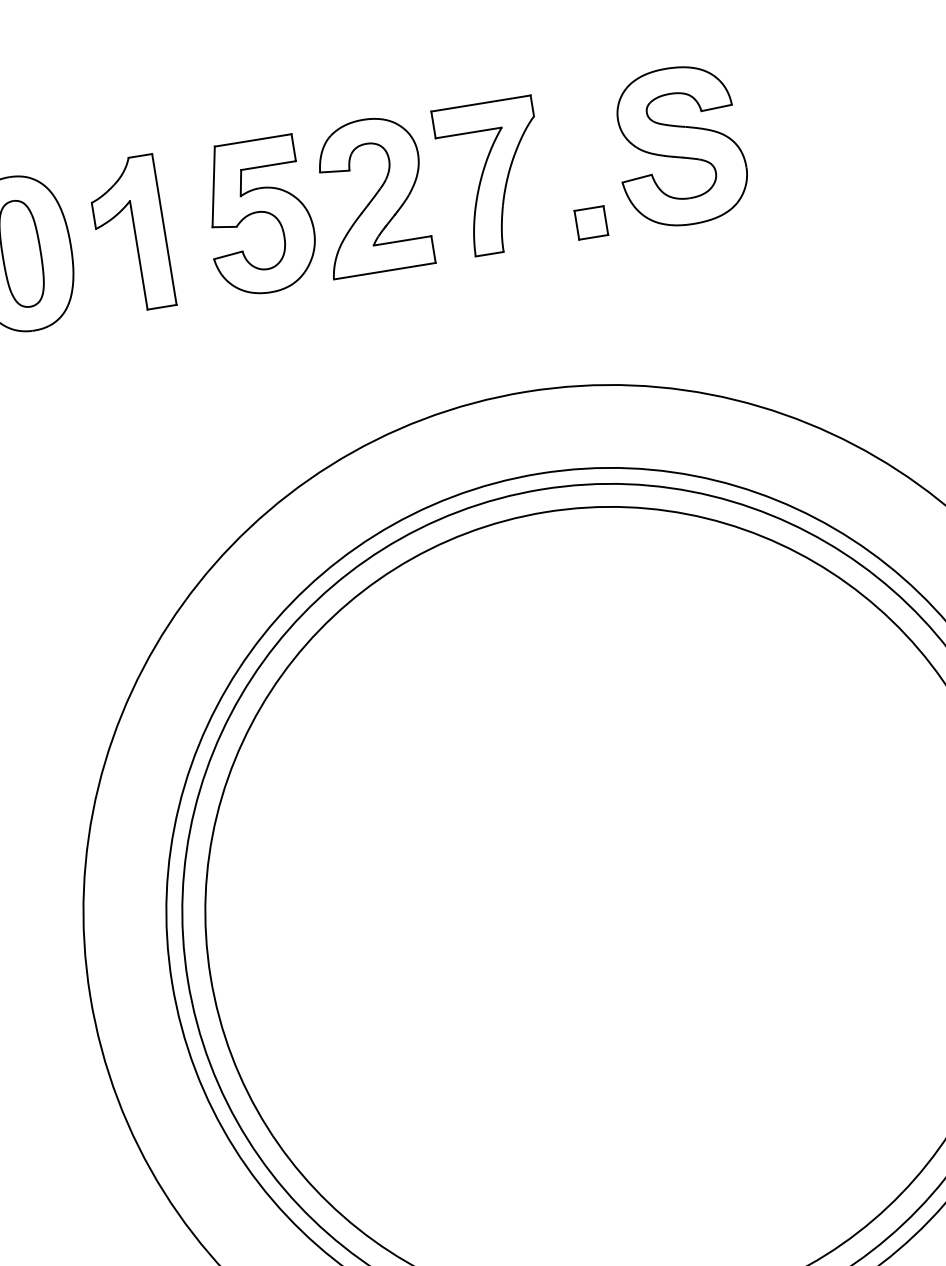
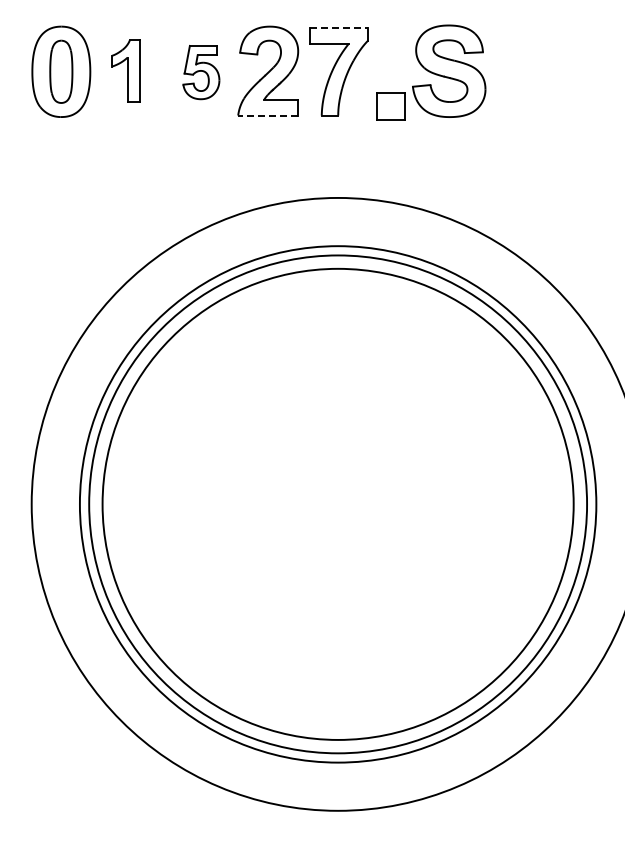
line: (481, 103) -> (339, 28), solid -> dashed
part: (259, 216) -> (201, 72), size x0.6
part: (591, 223) -> (391, 107), size x1.6
part: (130, 235) -> (125, 71), size x0.7
line: (385, 271) -> (268, 115), solid -> dashed

